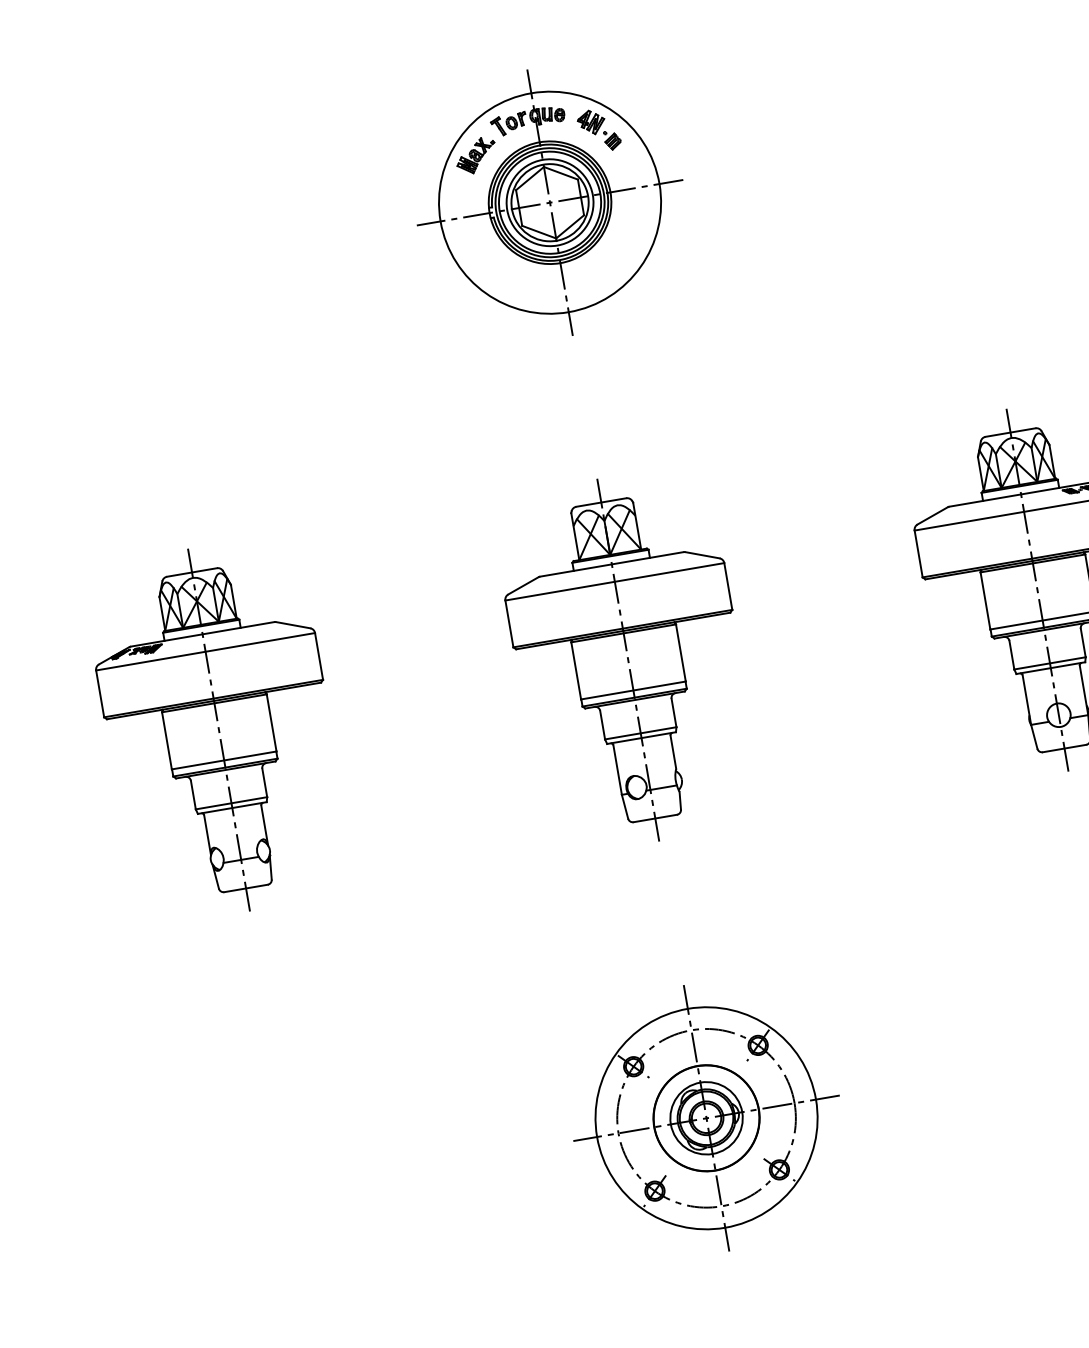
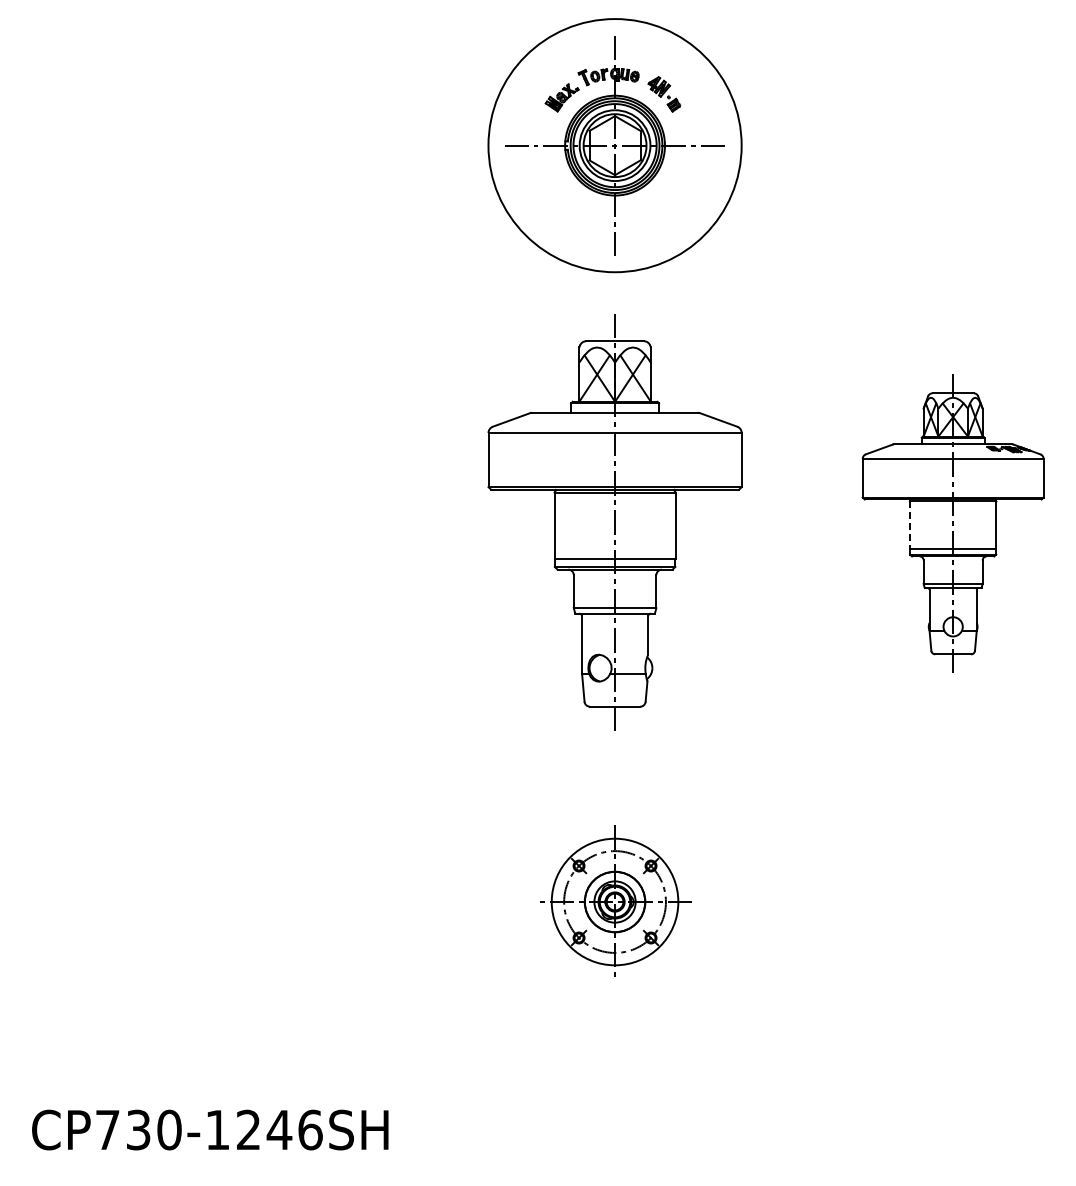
circle: (549, 202) -> (614, 145), size x1.4
line: (985, 601) -> (909, 525), solid -> dashed
part: (627, 660) -> (614, 523), size x1.4
part: (218, 730) -> (276, 523), removed
part: (705, 1117) -> (614, 901), size x0.7

